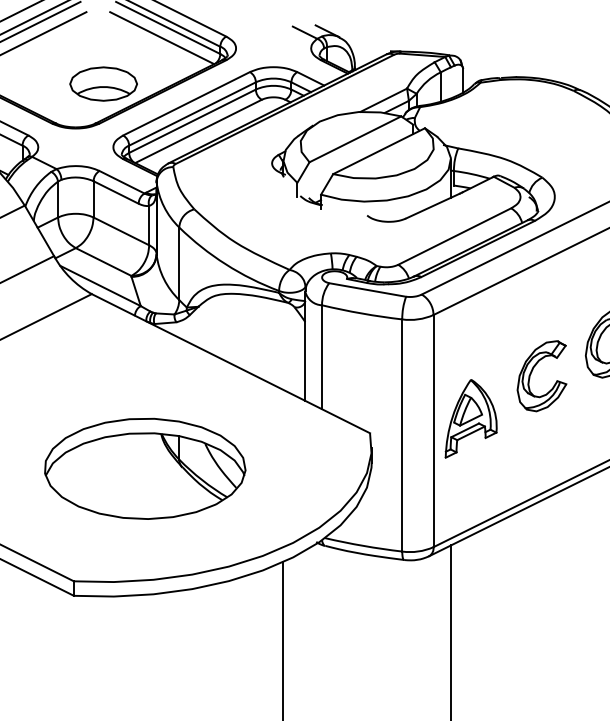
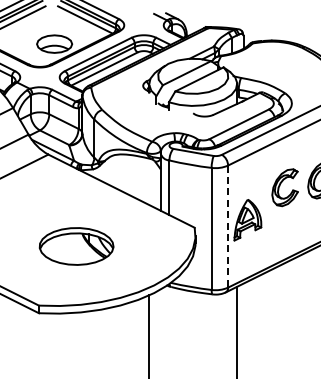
part: (540, 375) -> (284, 187), moved
line: (434, 432) -> (228, 227), solid -> dashed
part: (145, 468) -> (76, 246), size x0.7

